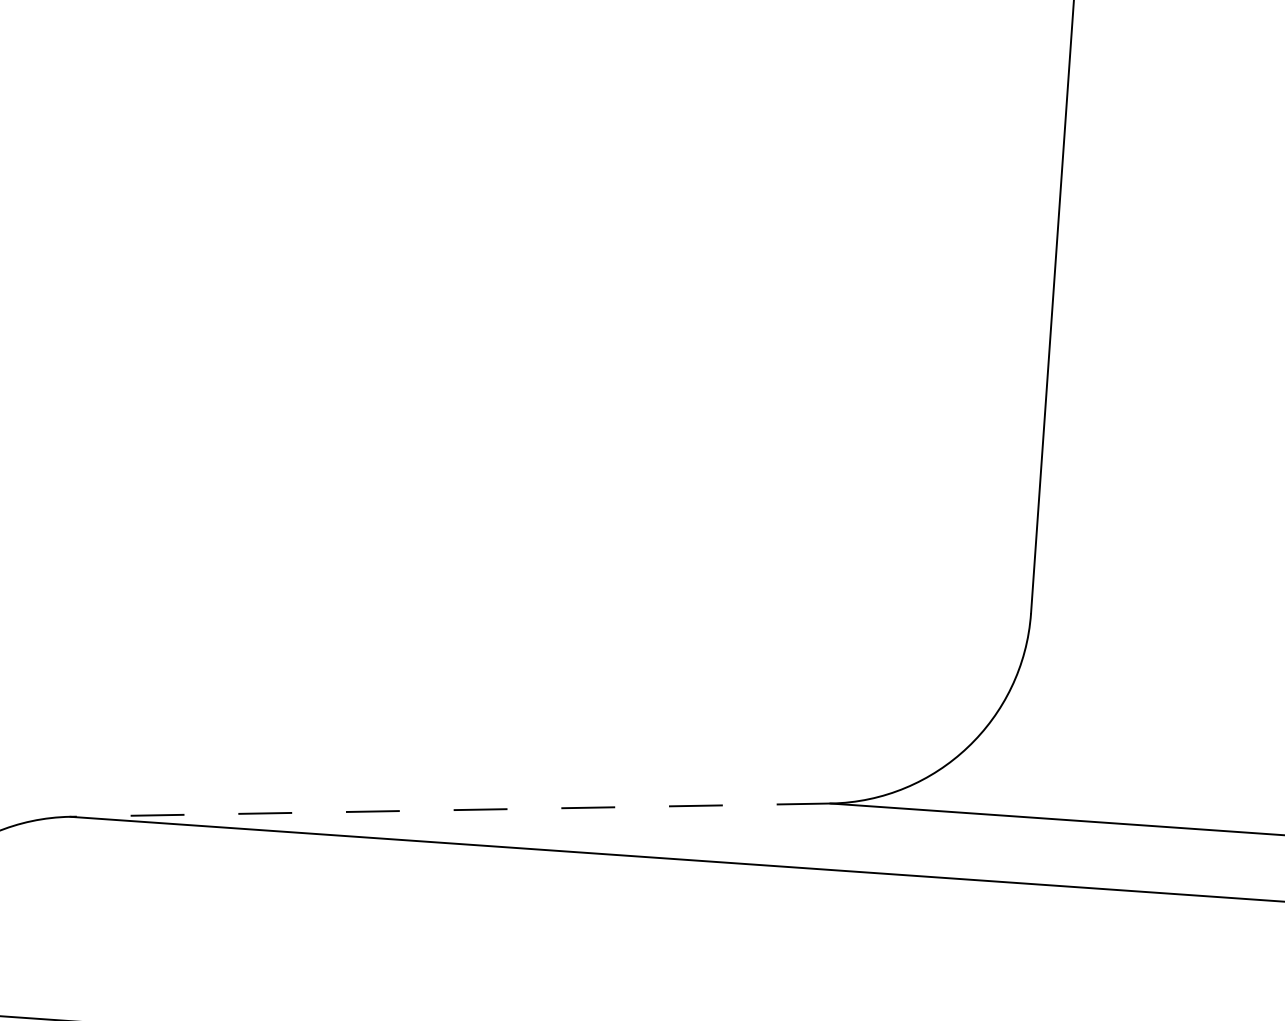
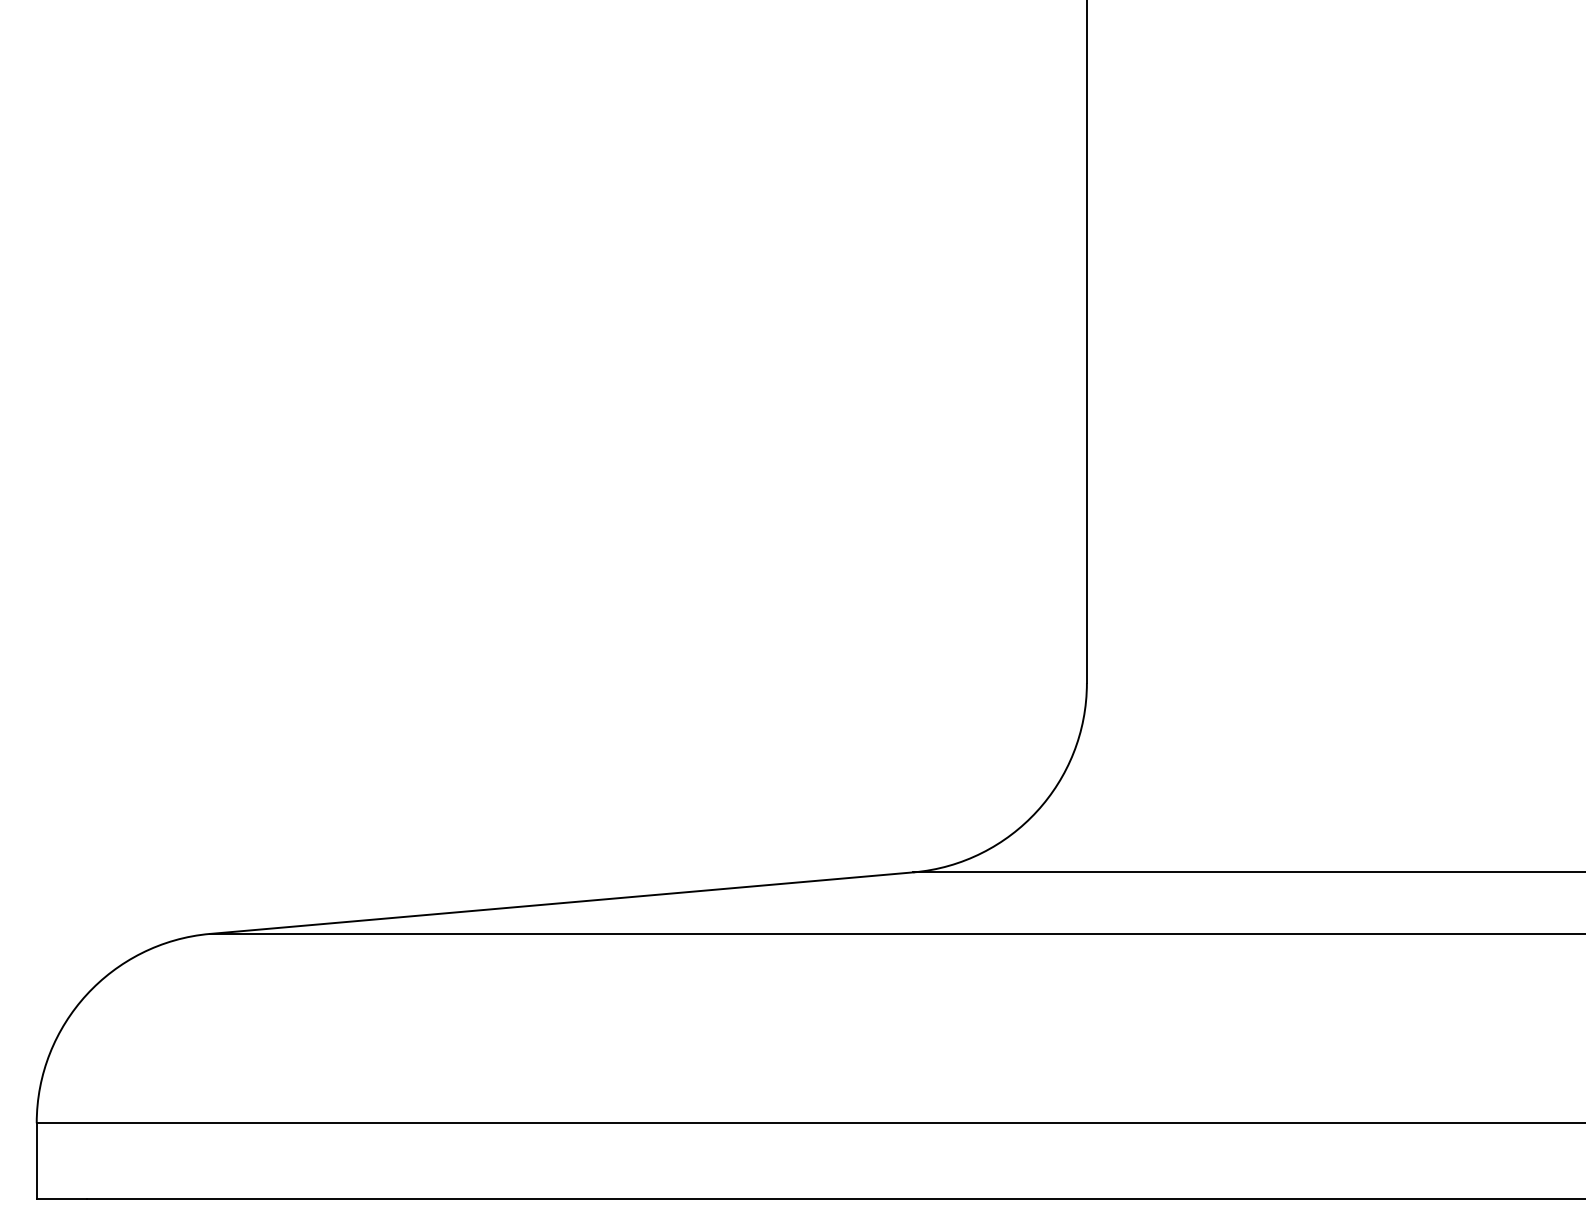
line: (450, 810) -> (561, 903), dashed -> solid

